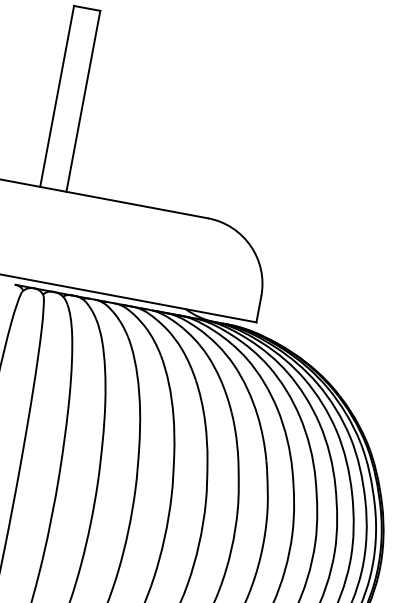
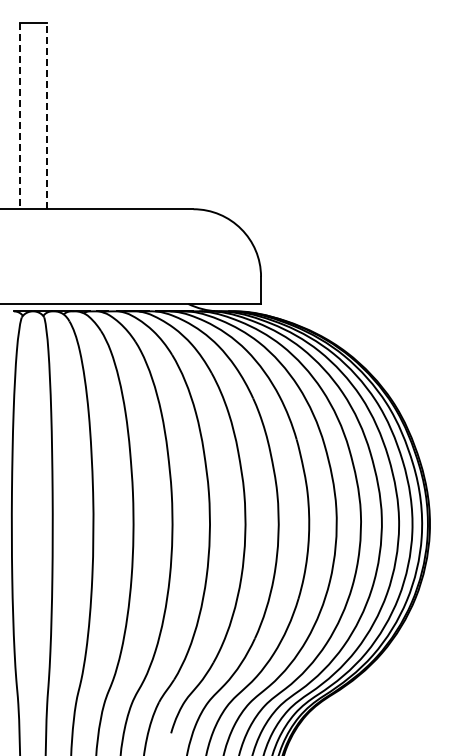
line: (57, 96) -> (20, 116), solid -> dashed
line: (83, 100) -> (47, 115), solid -> dashed

